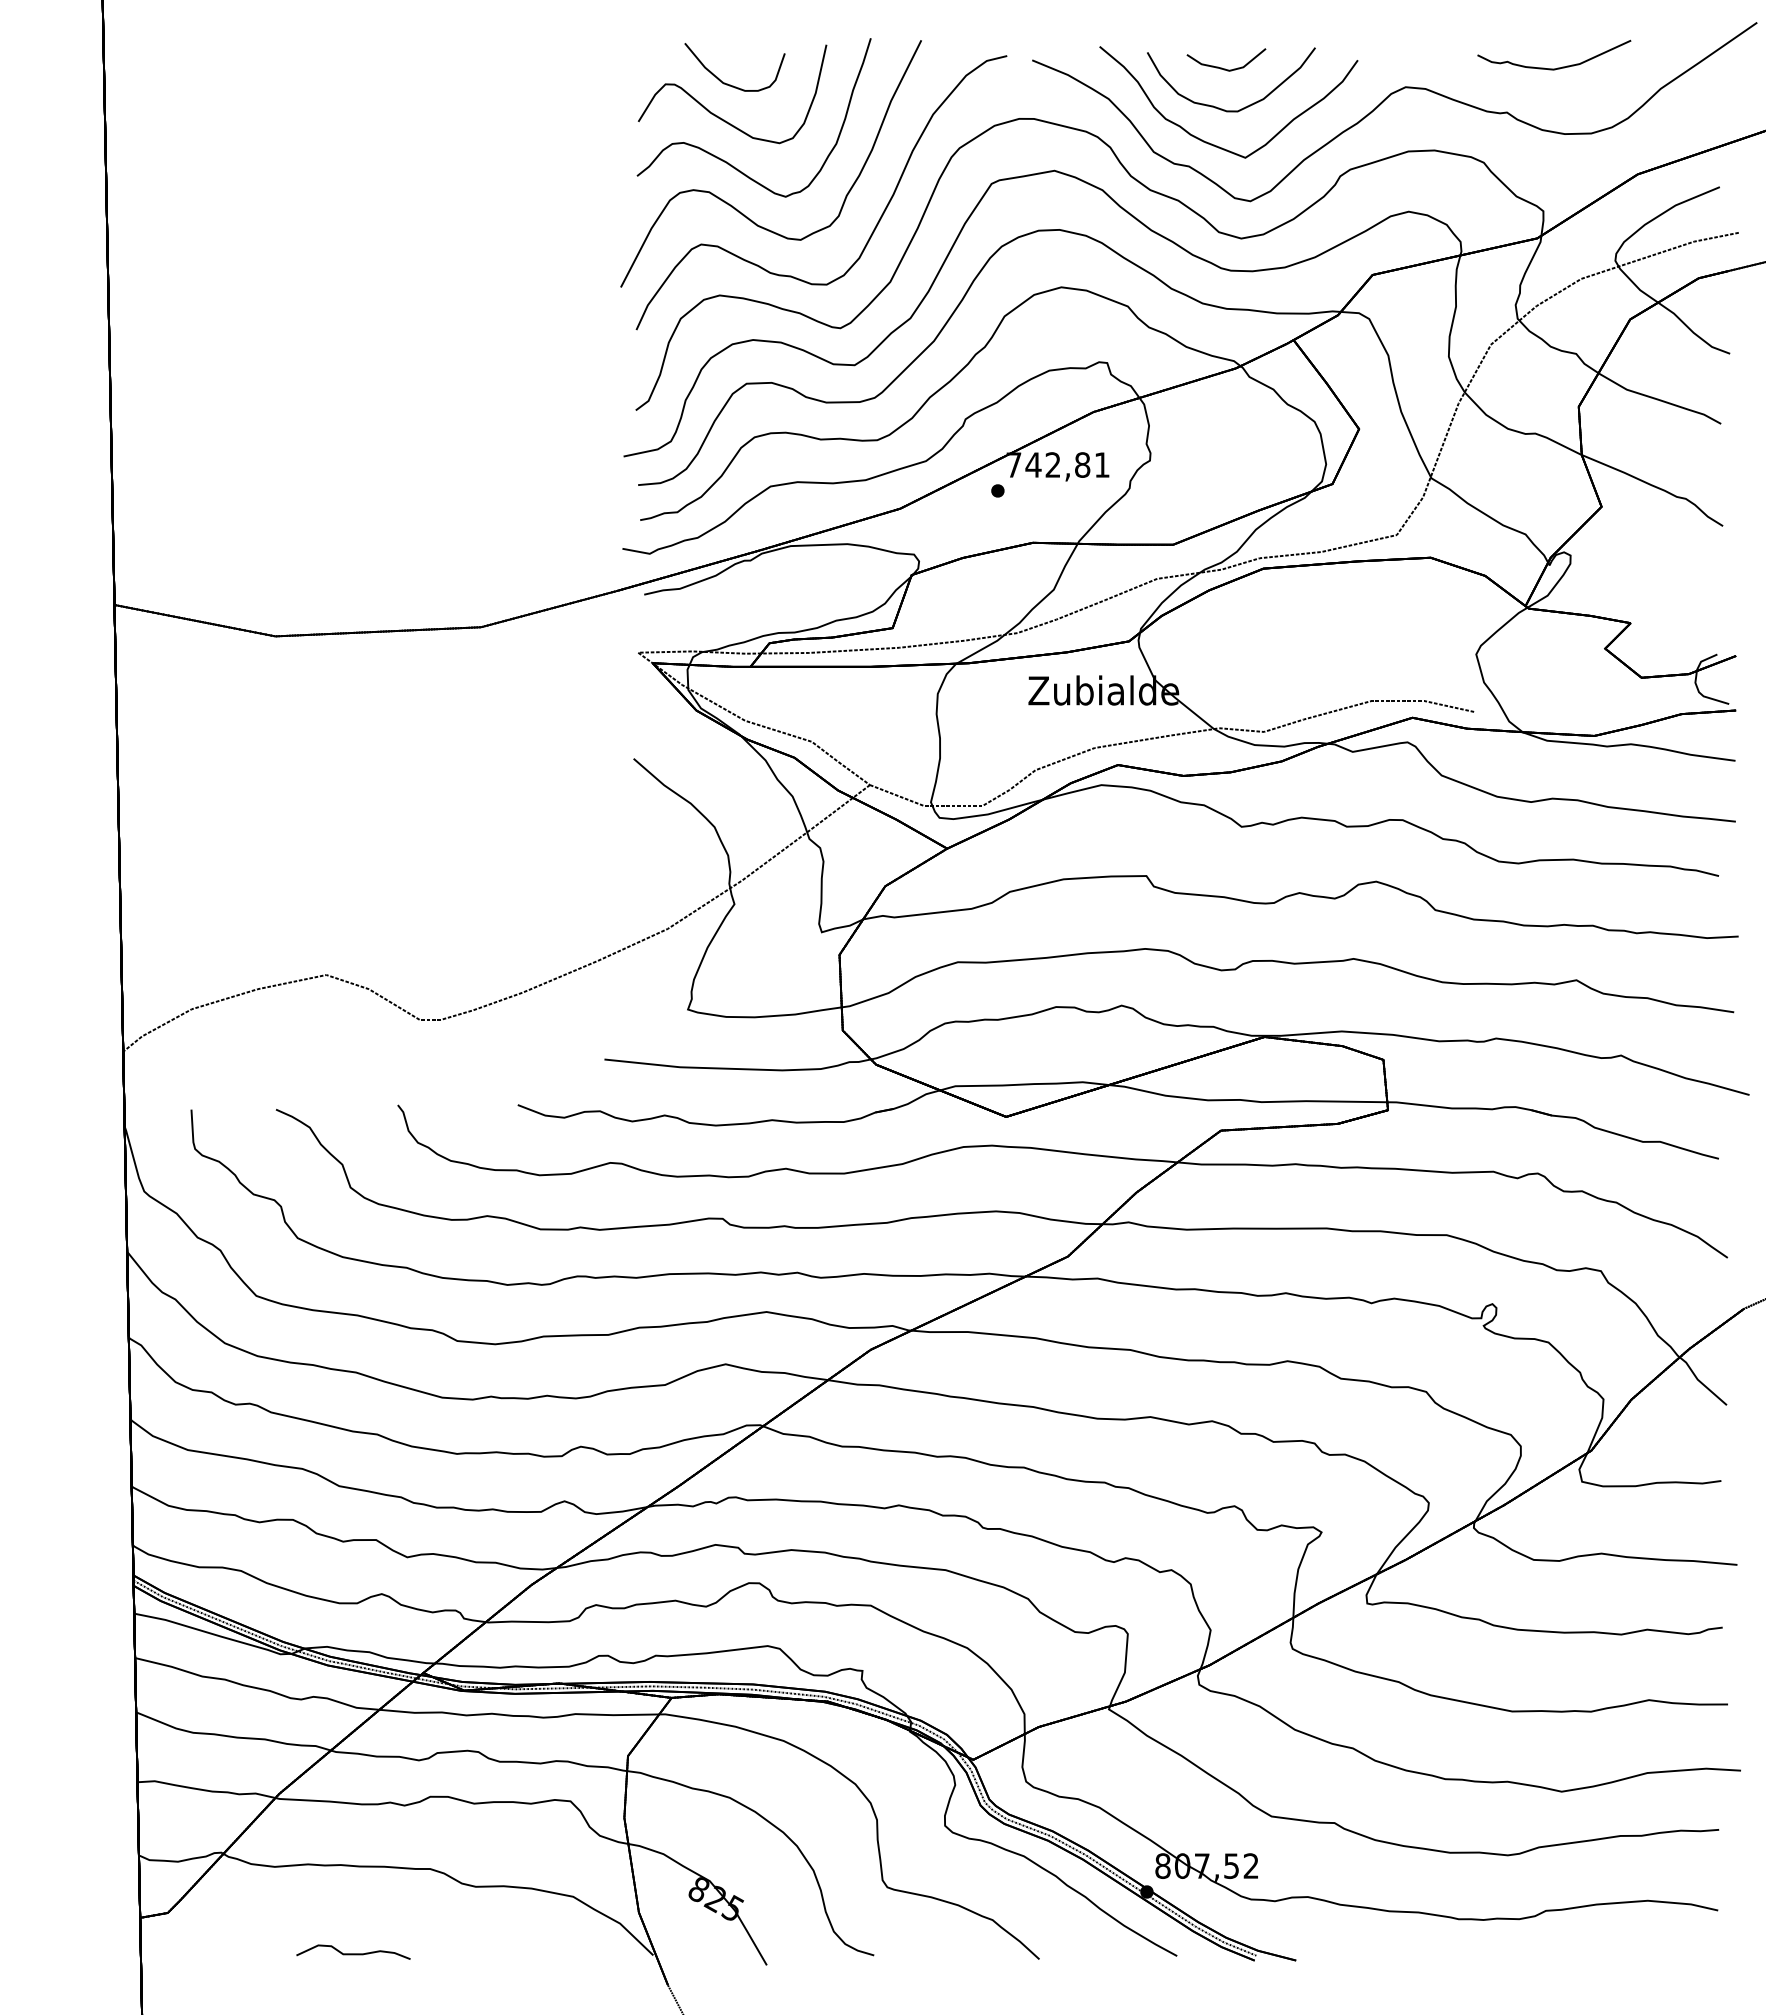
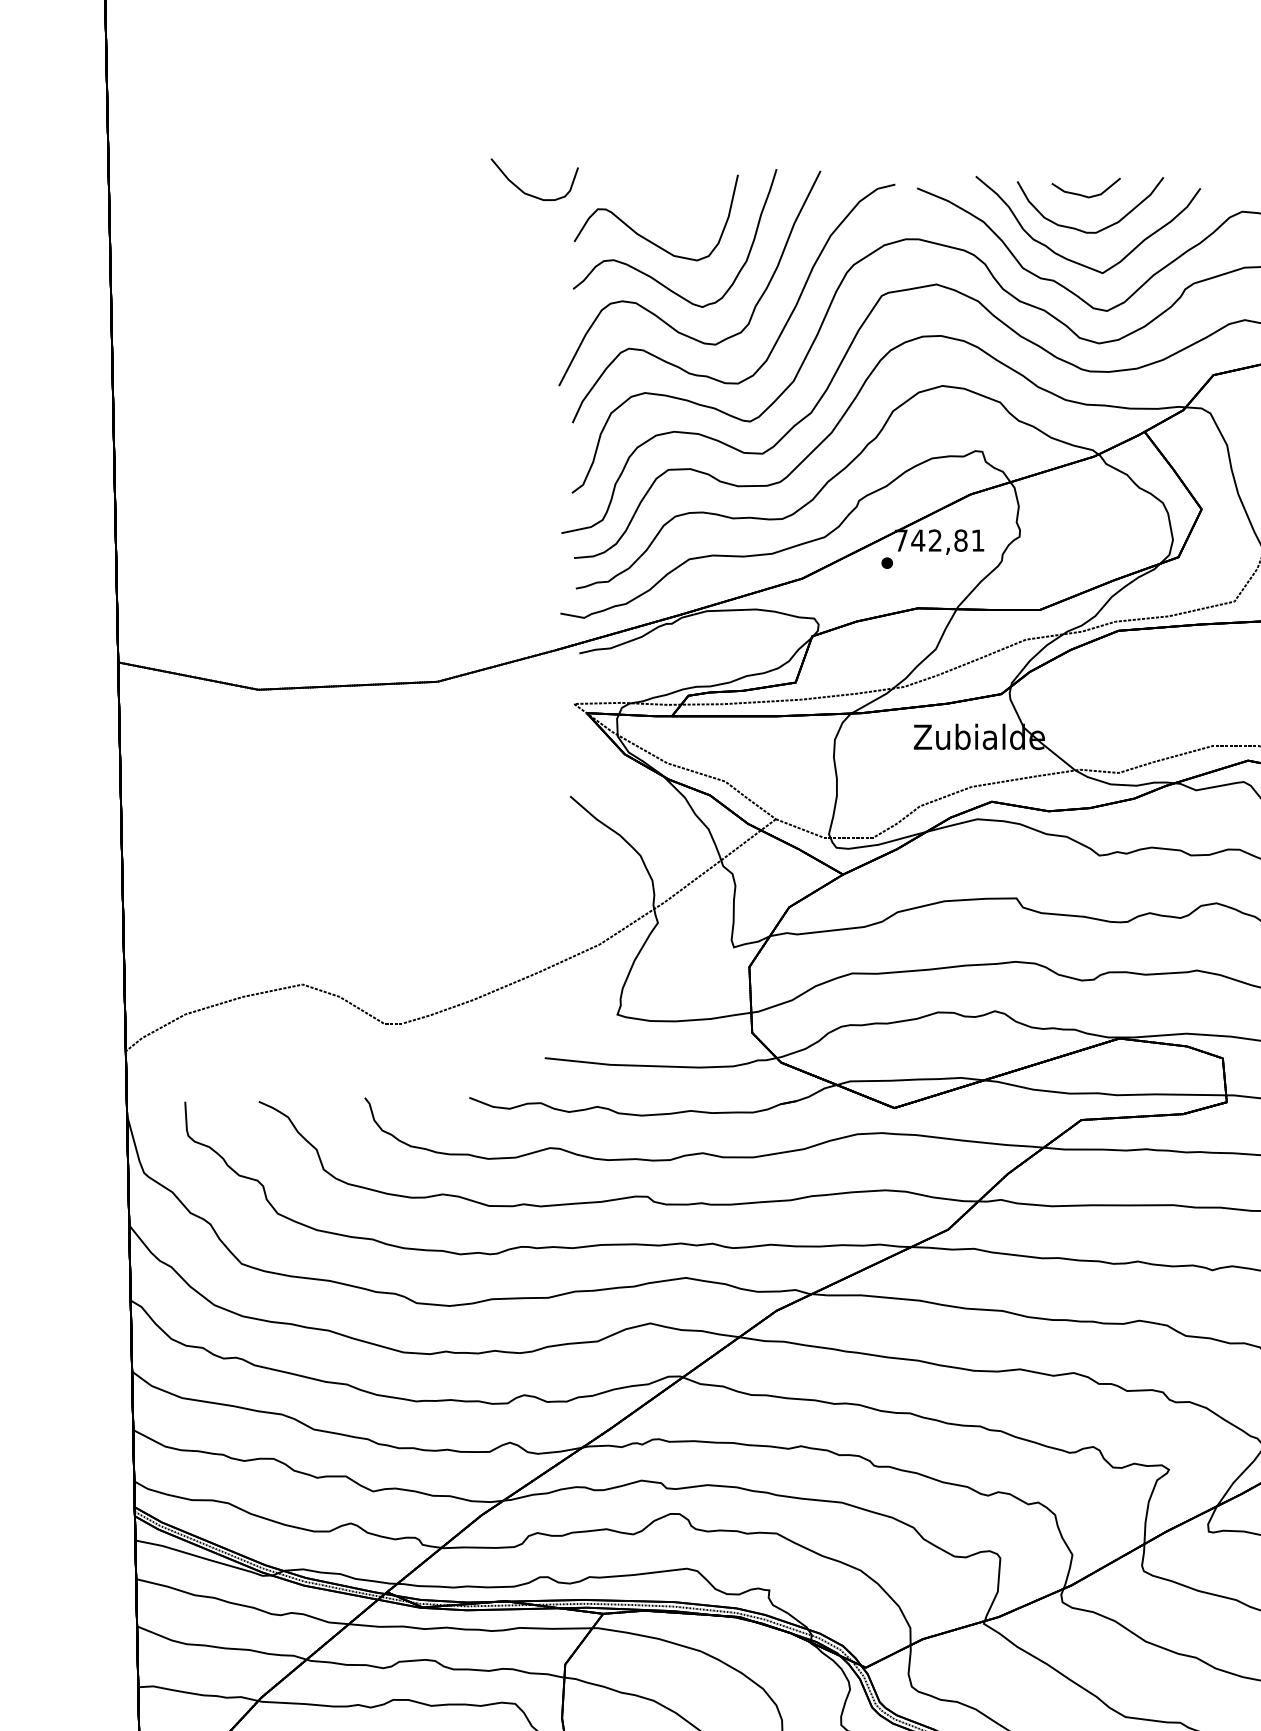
part: (727, 83) -> (528, 193), moved

